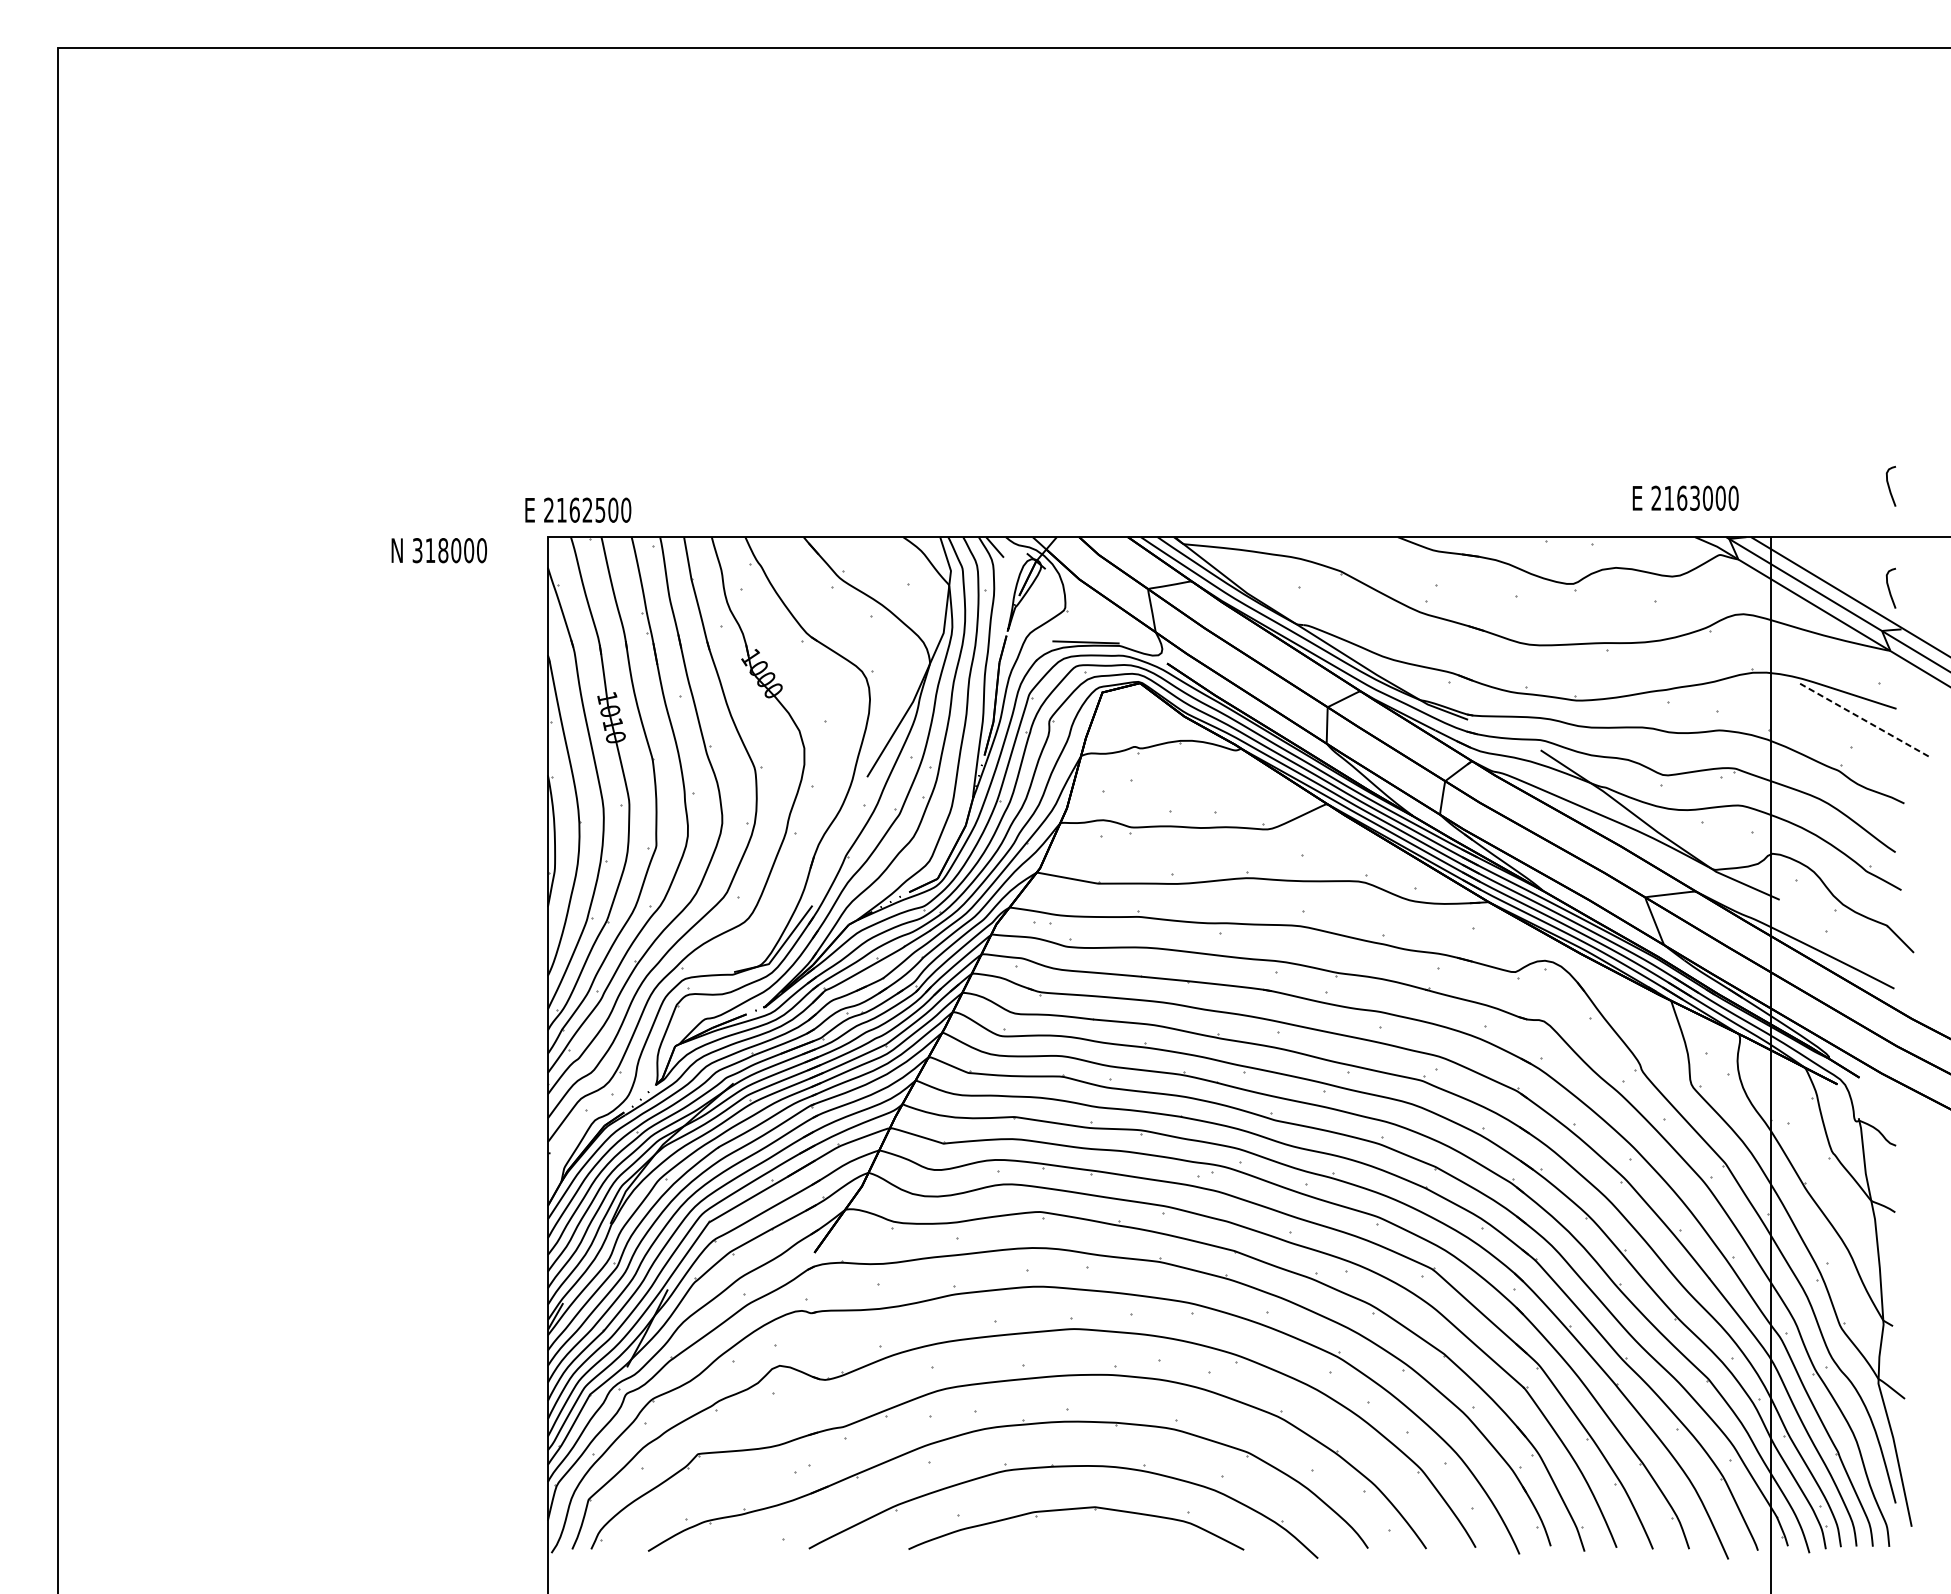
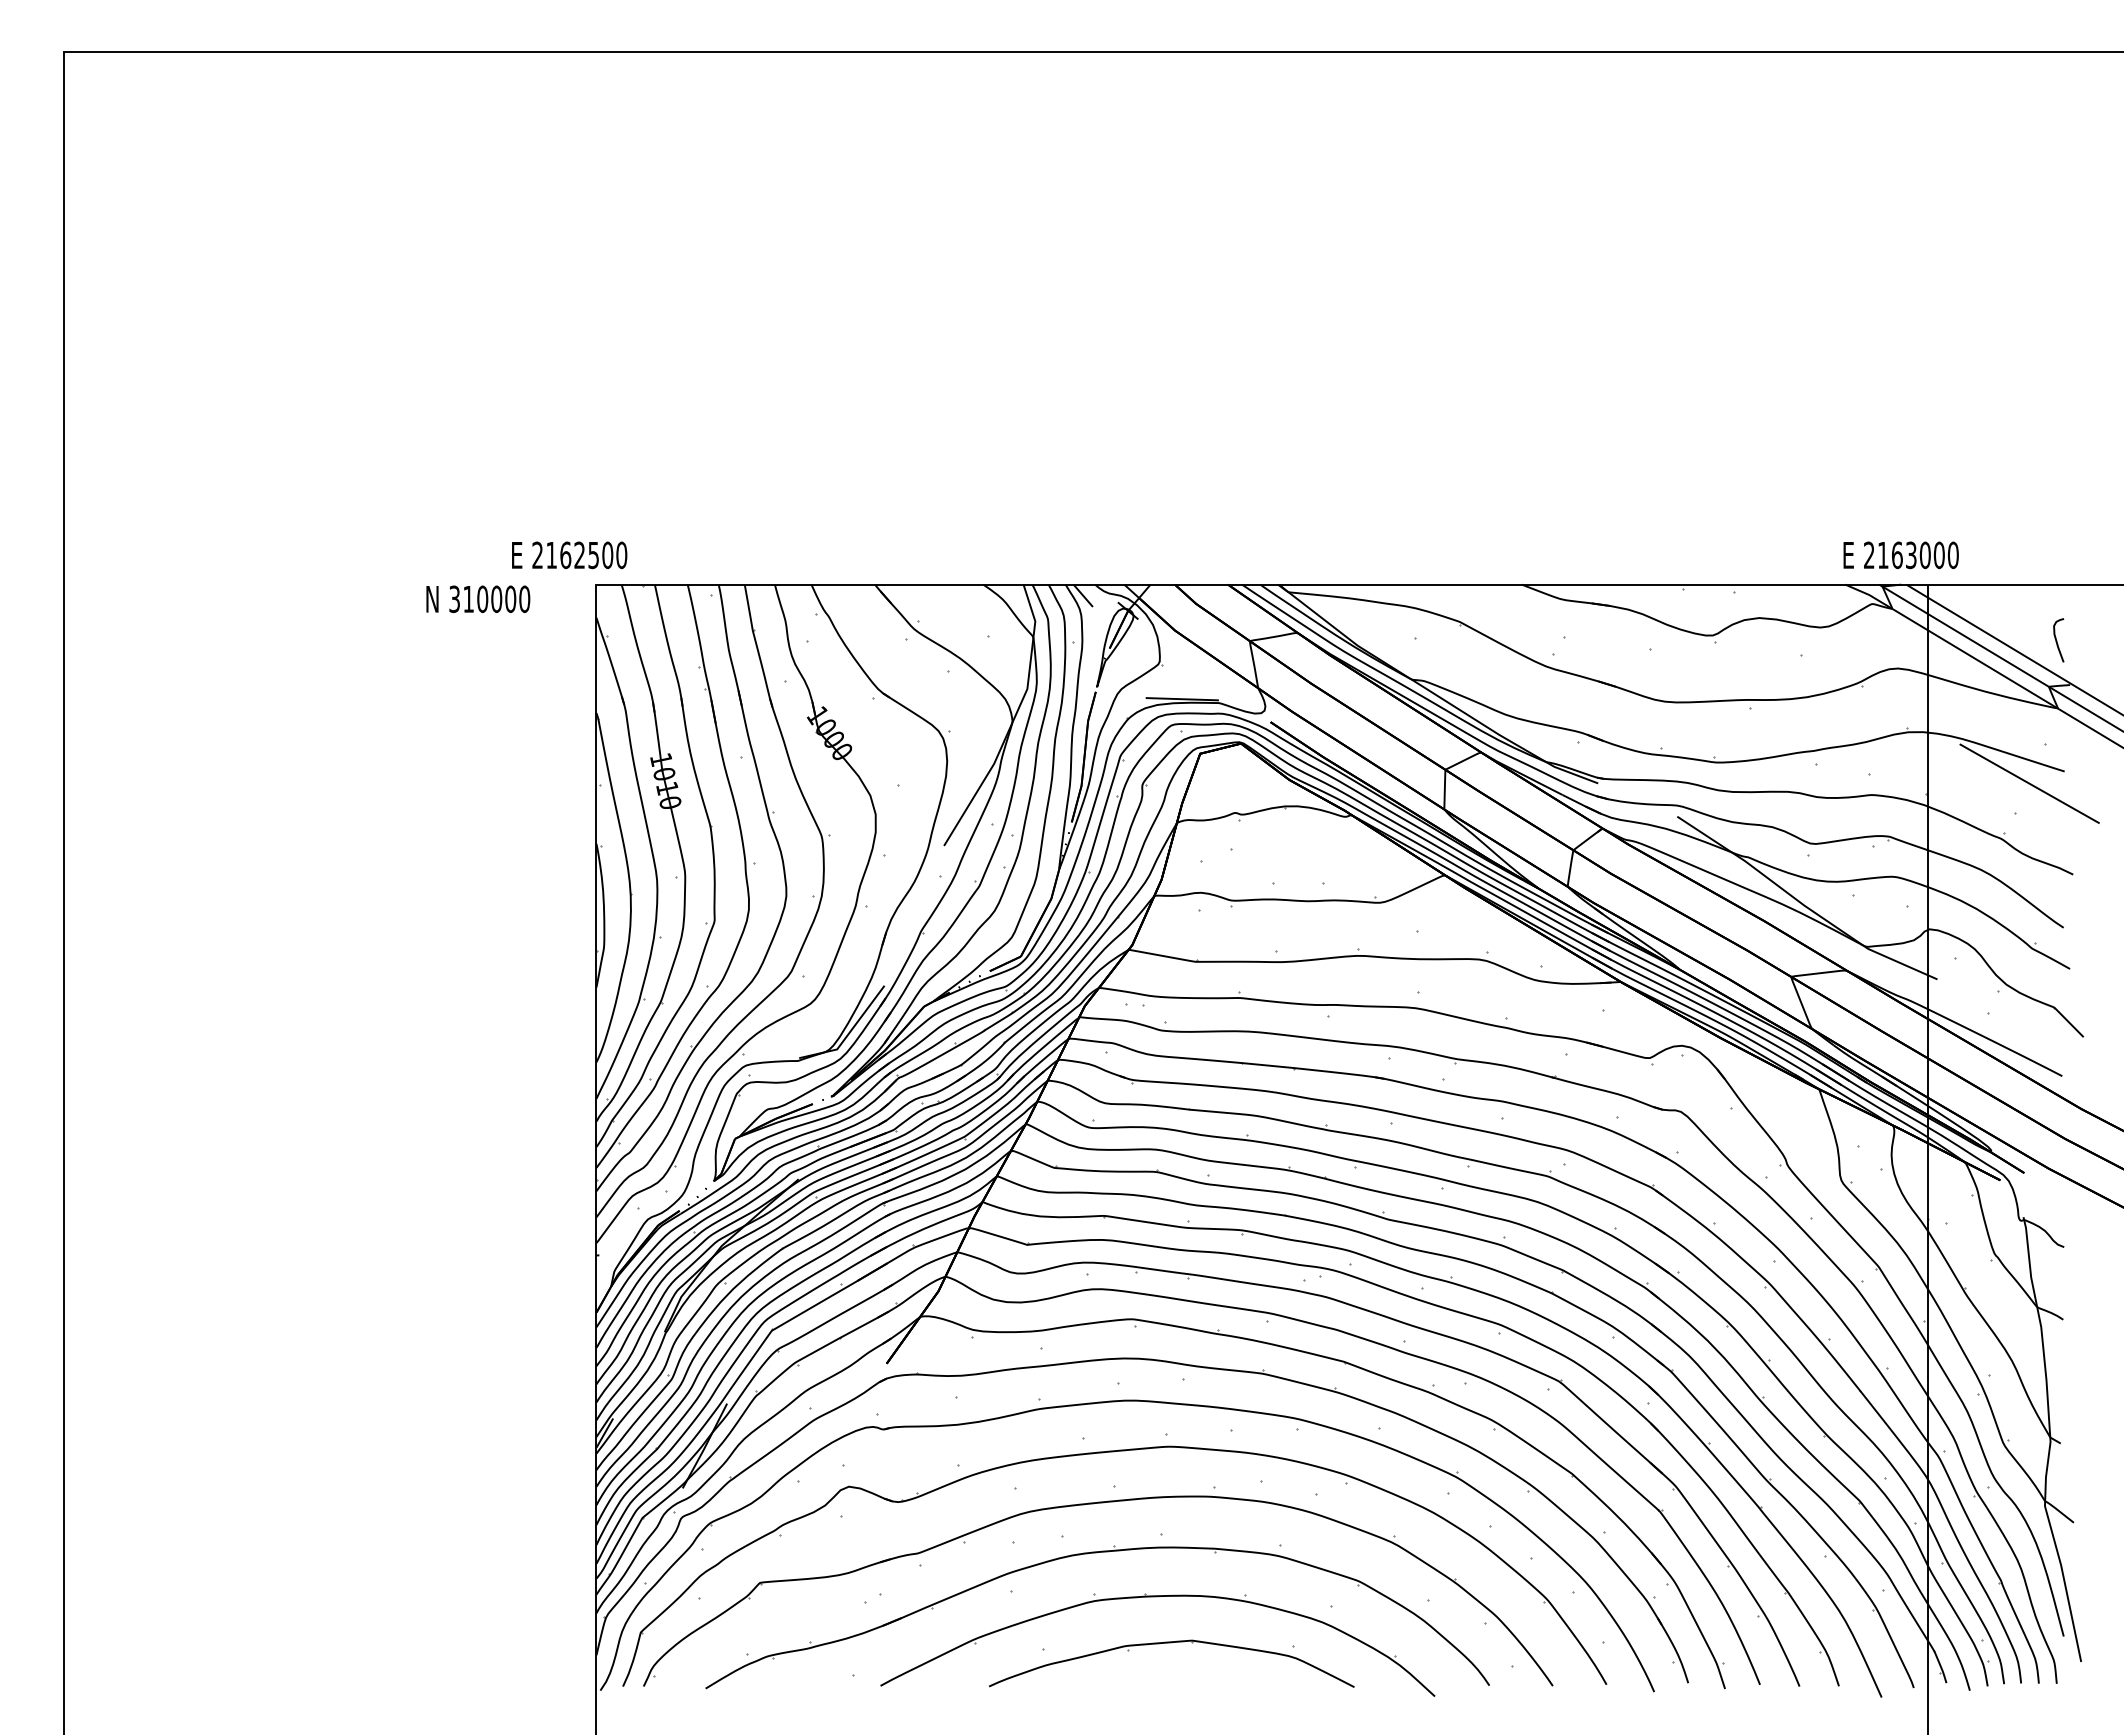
curve: (1889, 486) -> (2057, 529), removed
text: (1685, 498) -> (1900, 555), moved
text: (578, 510) -> (569, 555), moved
text: (443, 550) -> (482, 599), 318000 -> 310000
line: (1864, 719) -> (2029, 783), dashed -> solid

